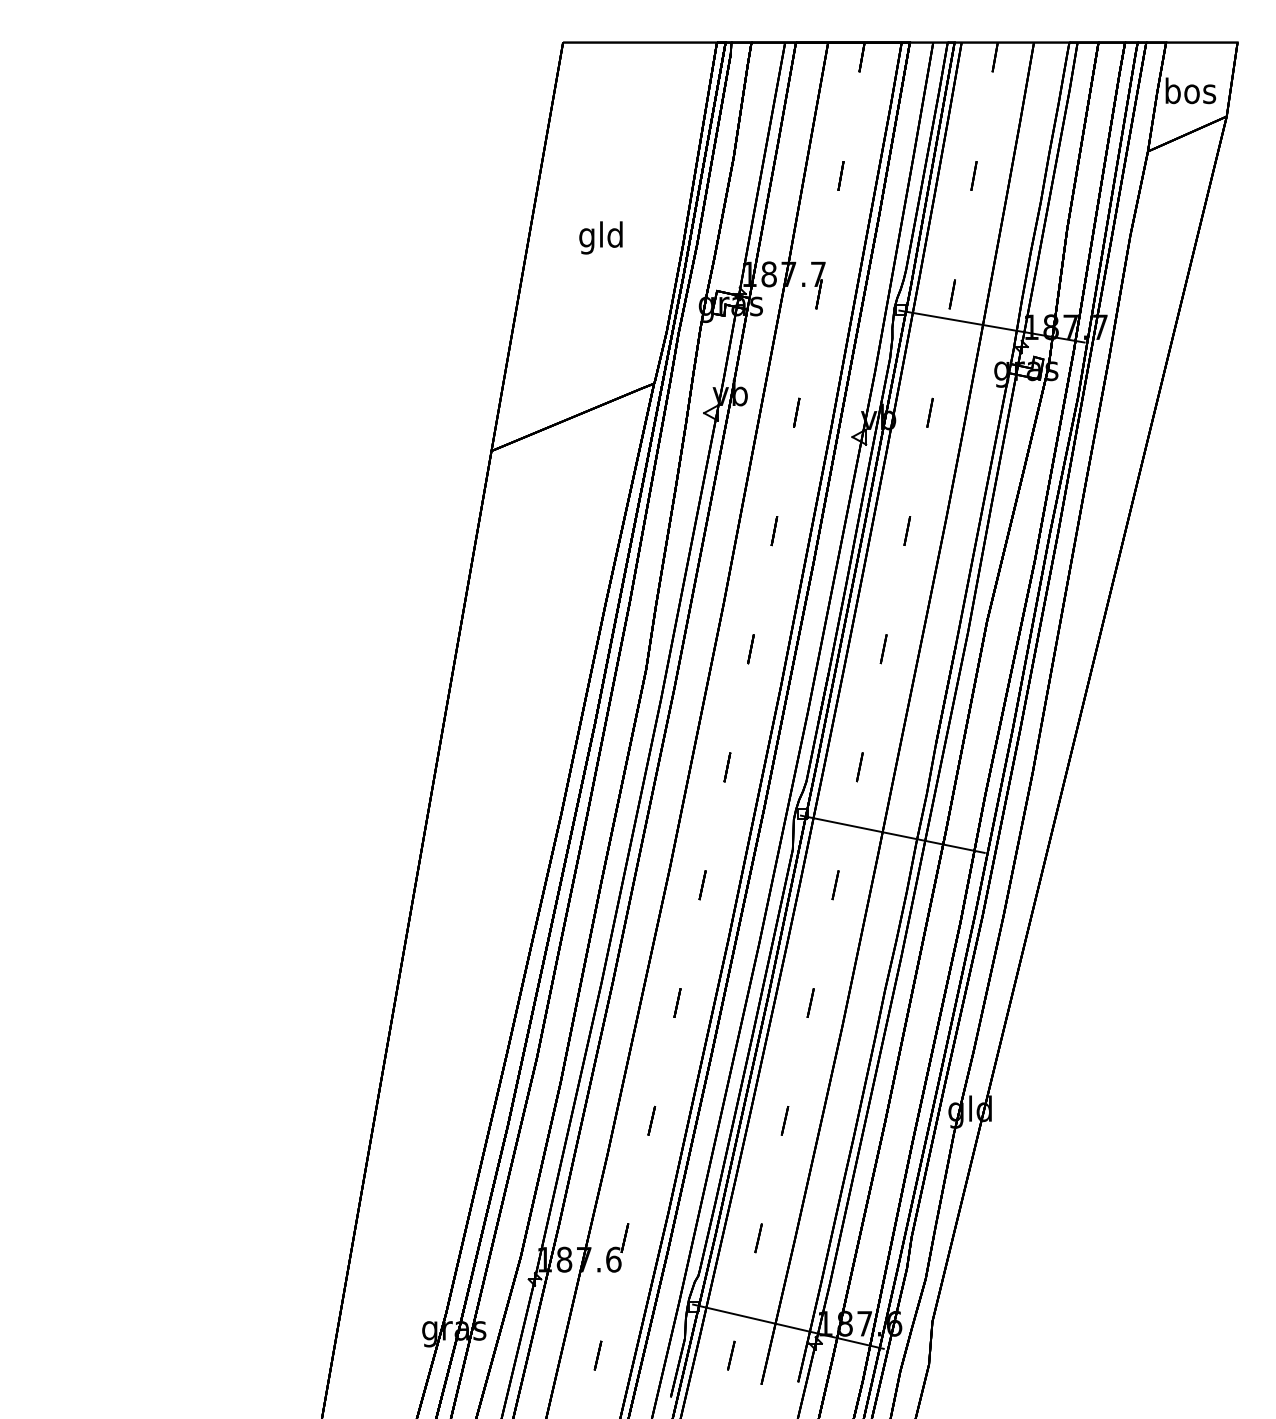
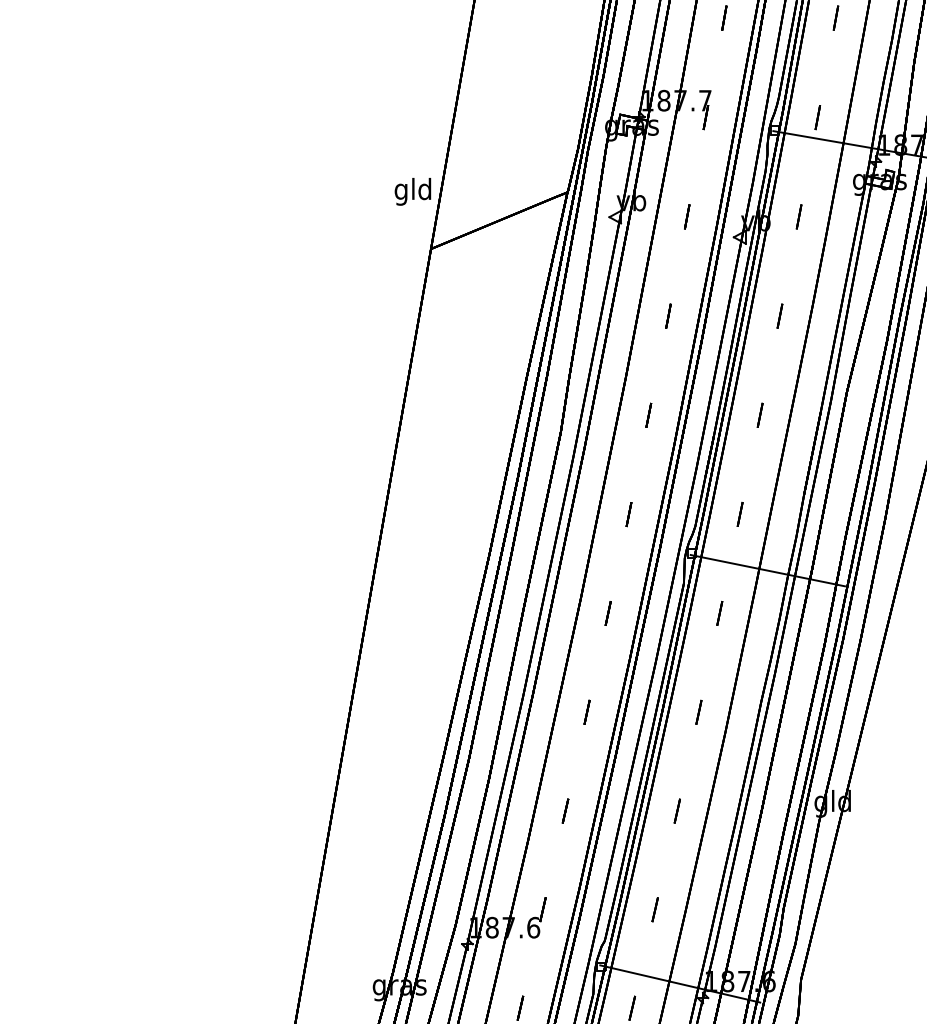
text: (600, 237) -> (412, 191), moved

